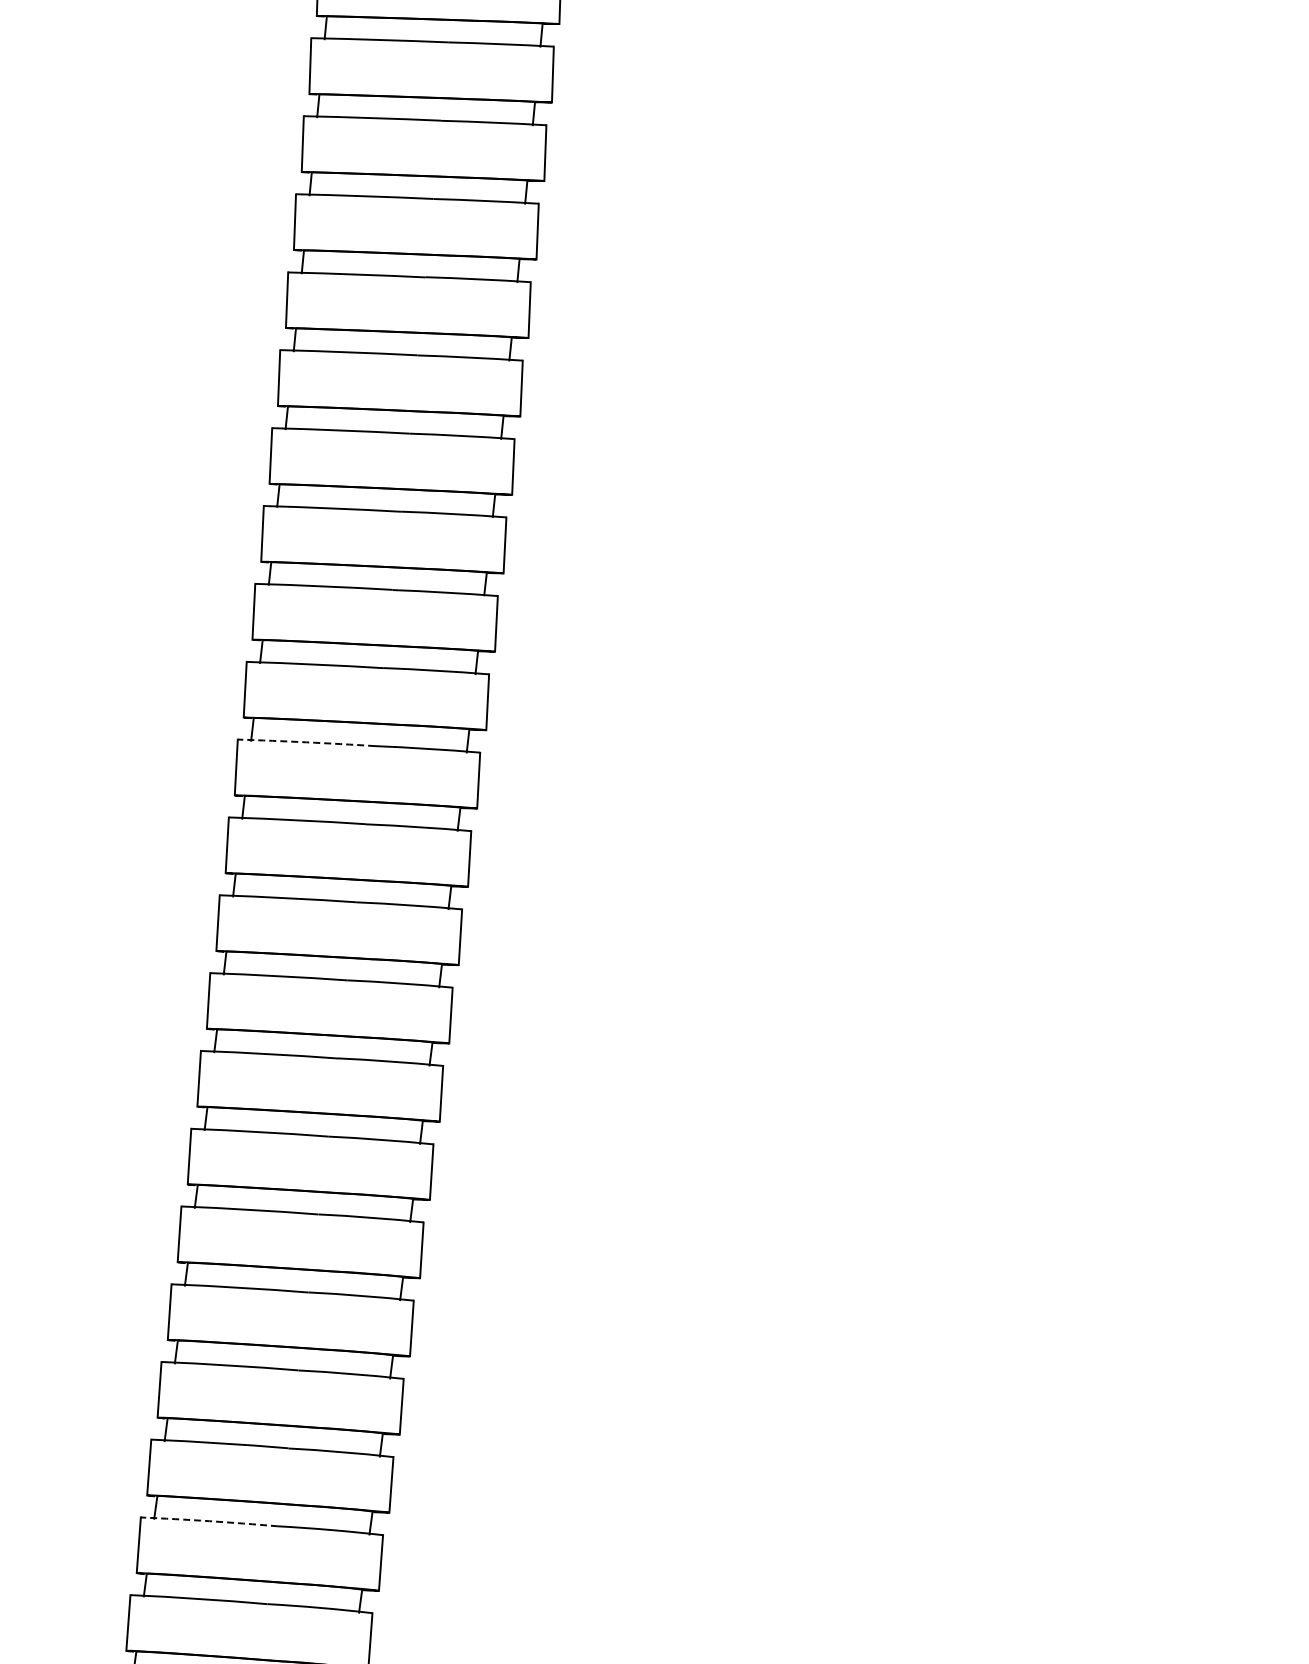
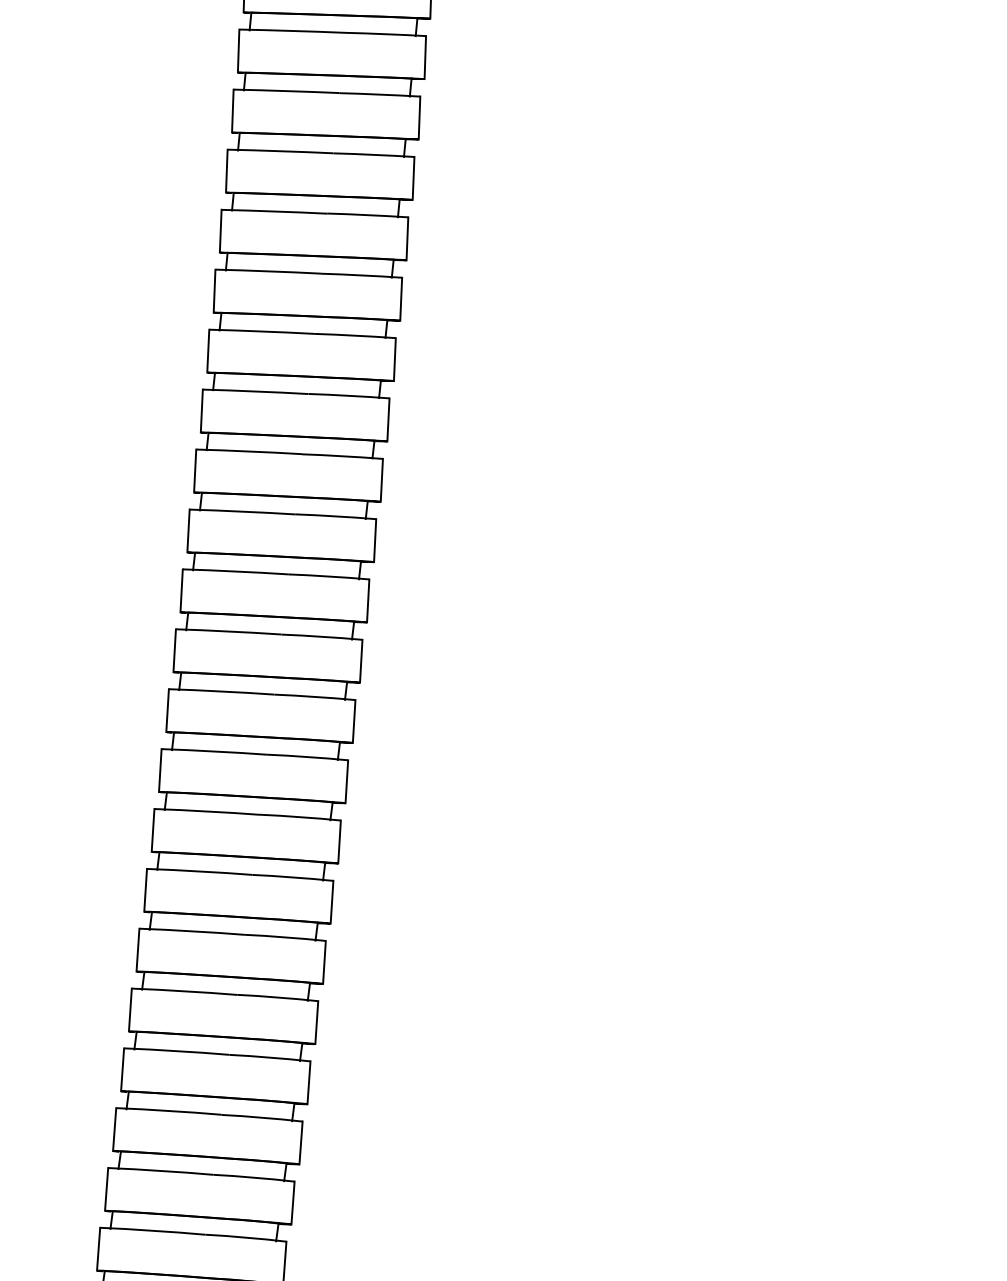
arc: (306, 742) -> (235, 571), dashed -> solid
arc: (209, 1521) -> (161, 1171), dashed -> solid

